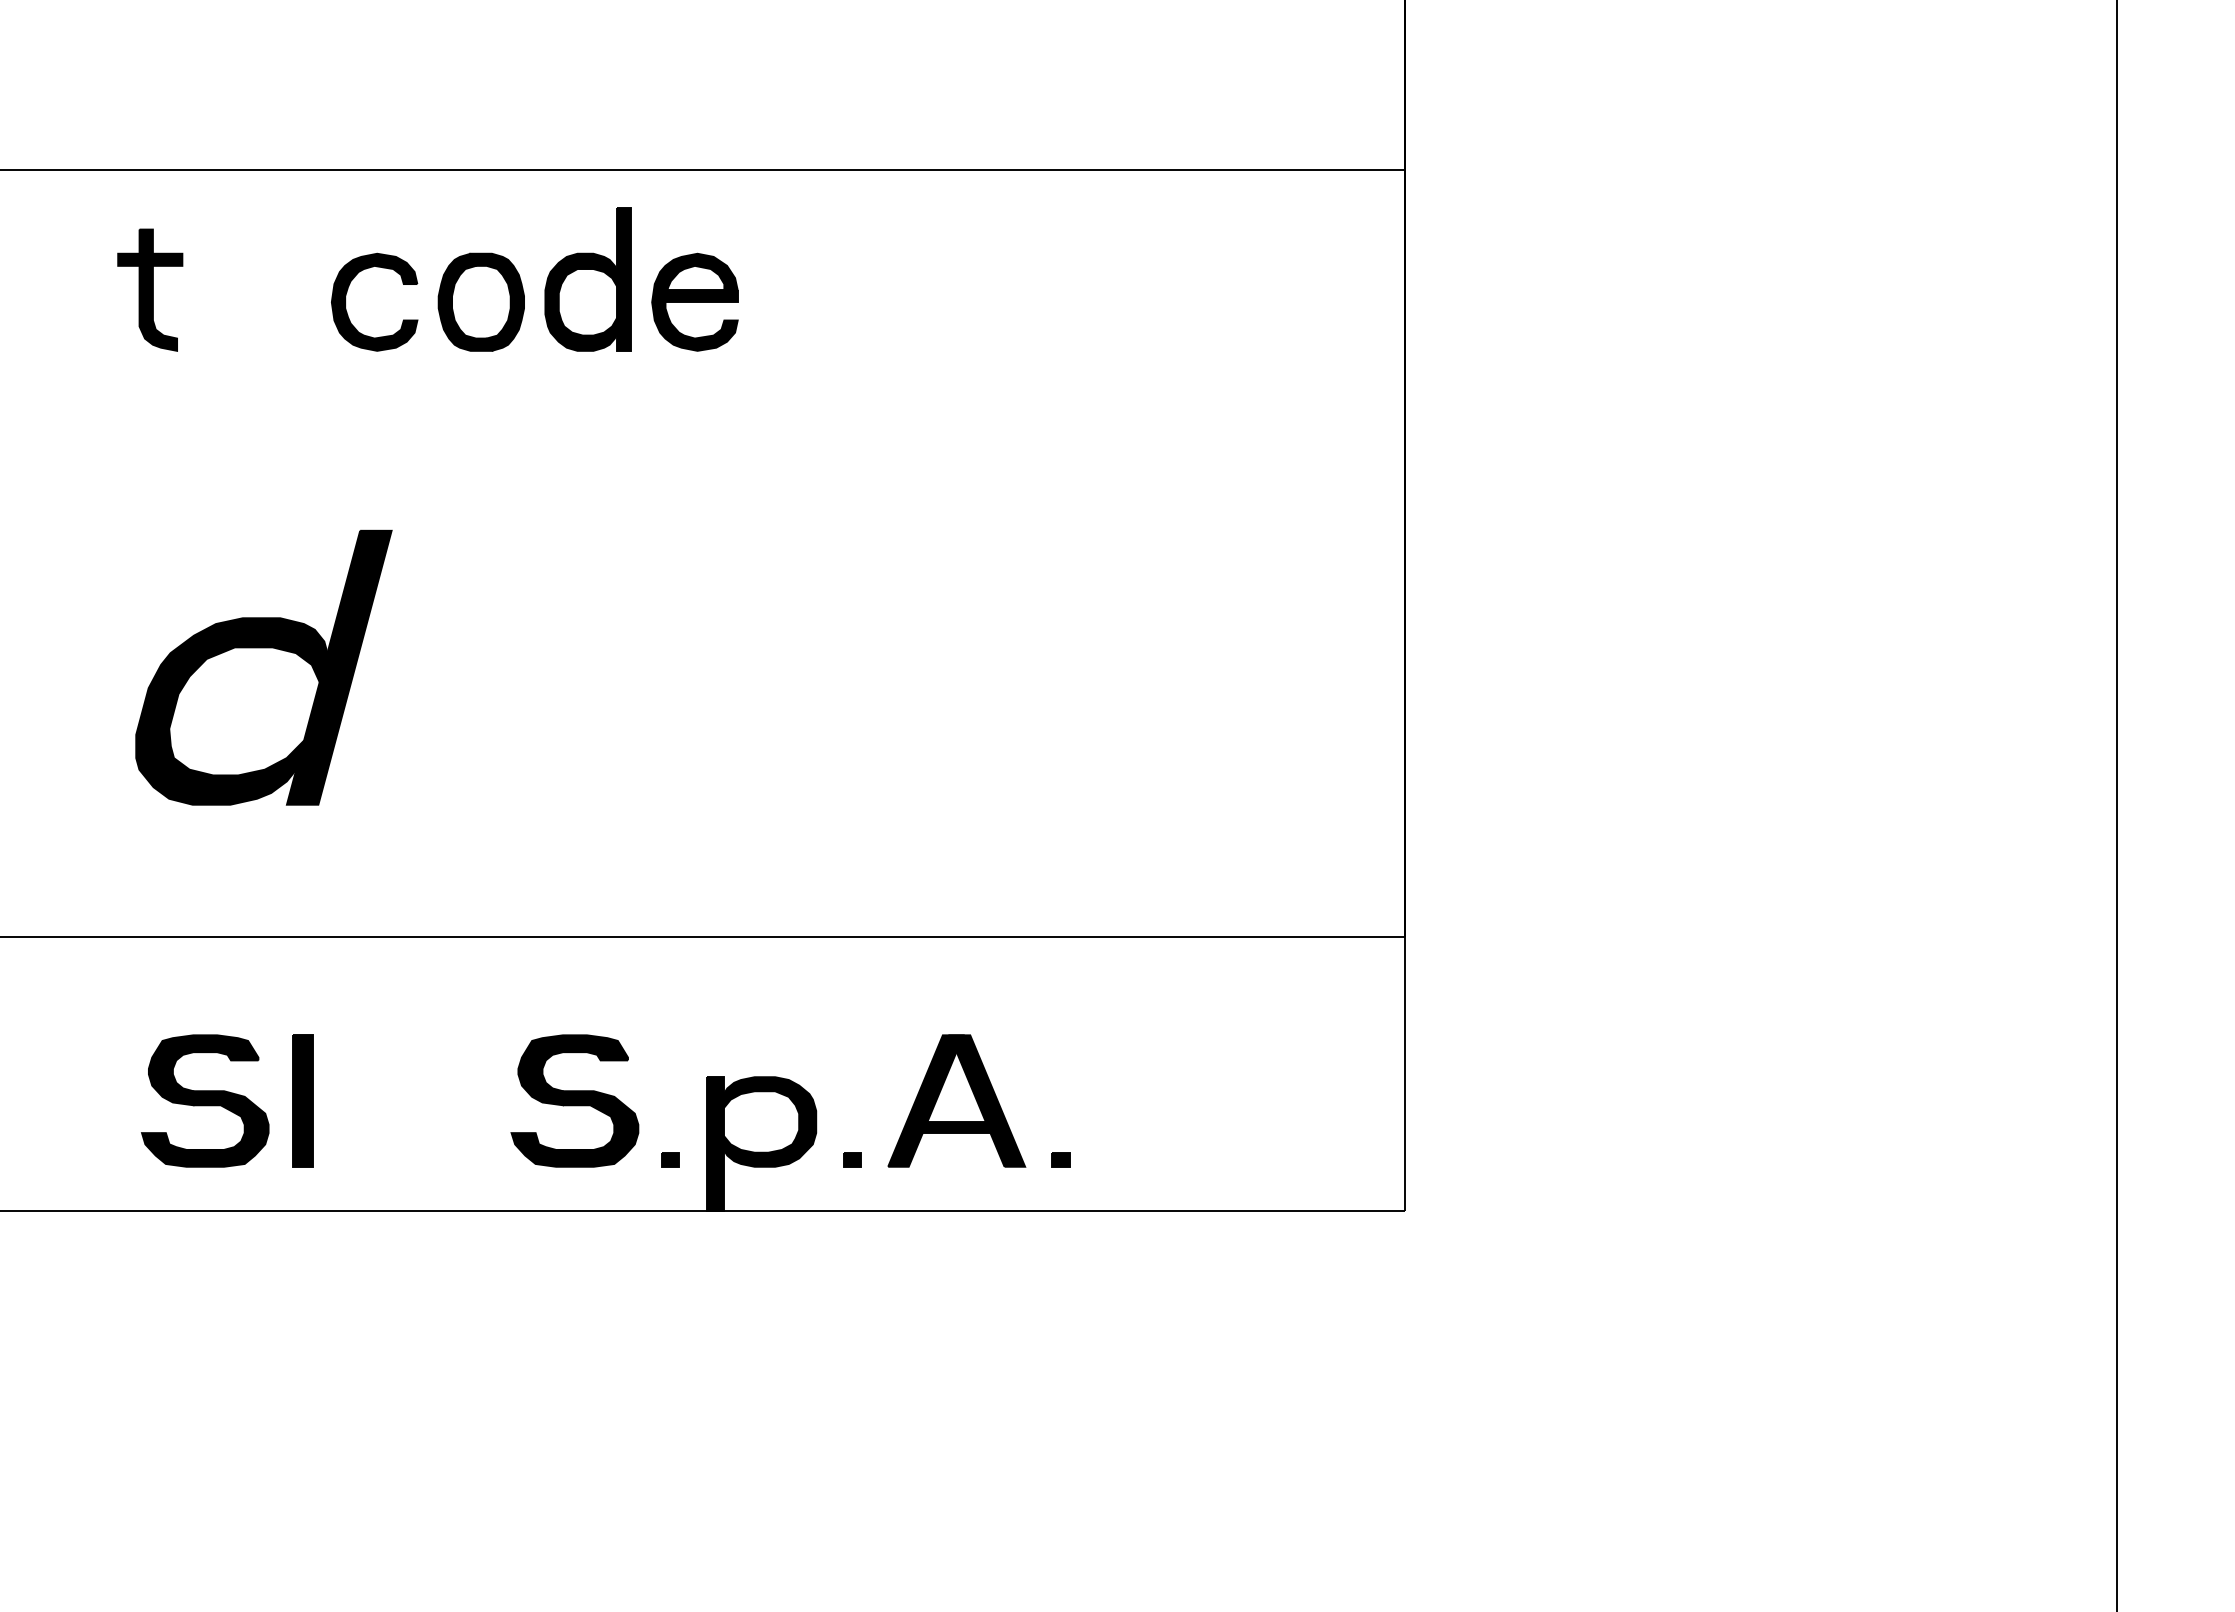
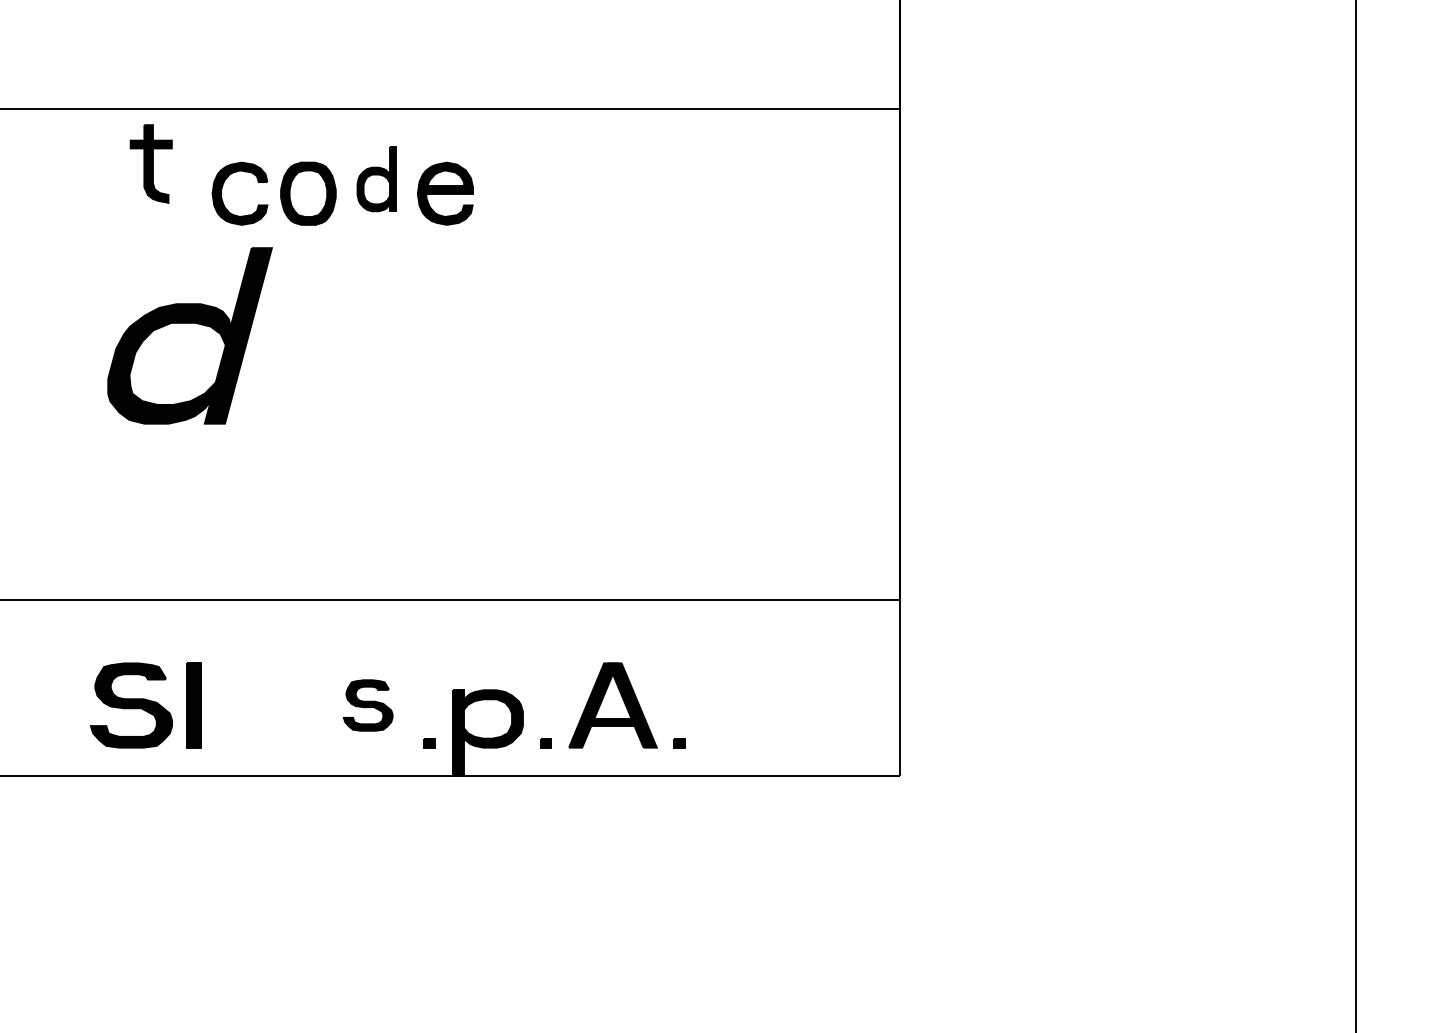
part: (587, 280) -> (376, 179), size x0.7
part: (149, 289) -> (150, 163), moved
part: (263, 667) -> (189, 335), moved
part: (573, 1100) -> (367, 705), size x0.6

